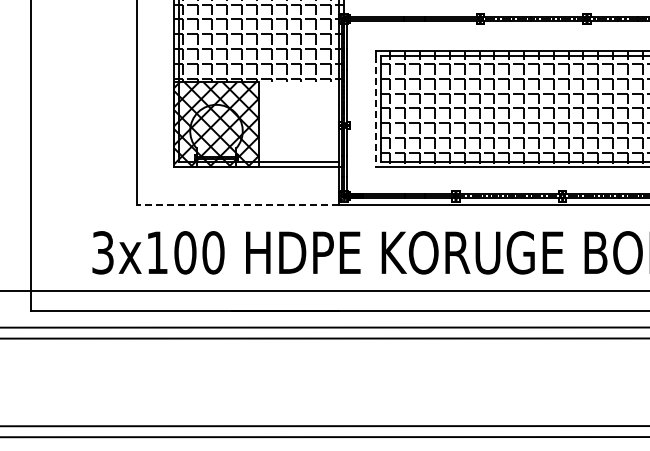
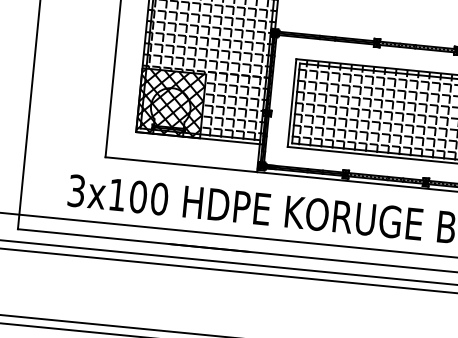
line: (375, 111) -> (291, 104), dashed -> solid
hatch: (301, 120) -> (235, 106), added
line: (237, 204) -> (181, 164), dashed -> solid

